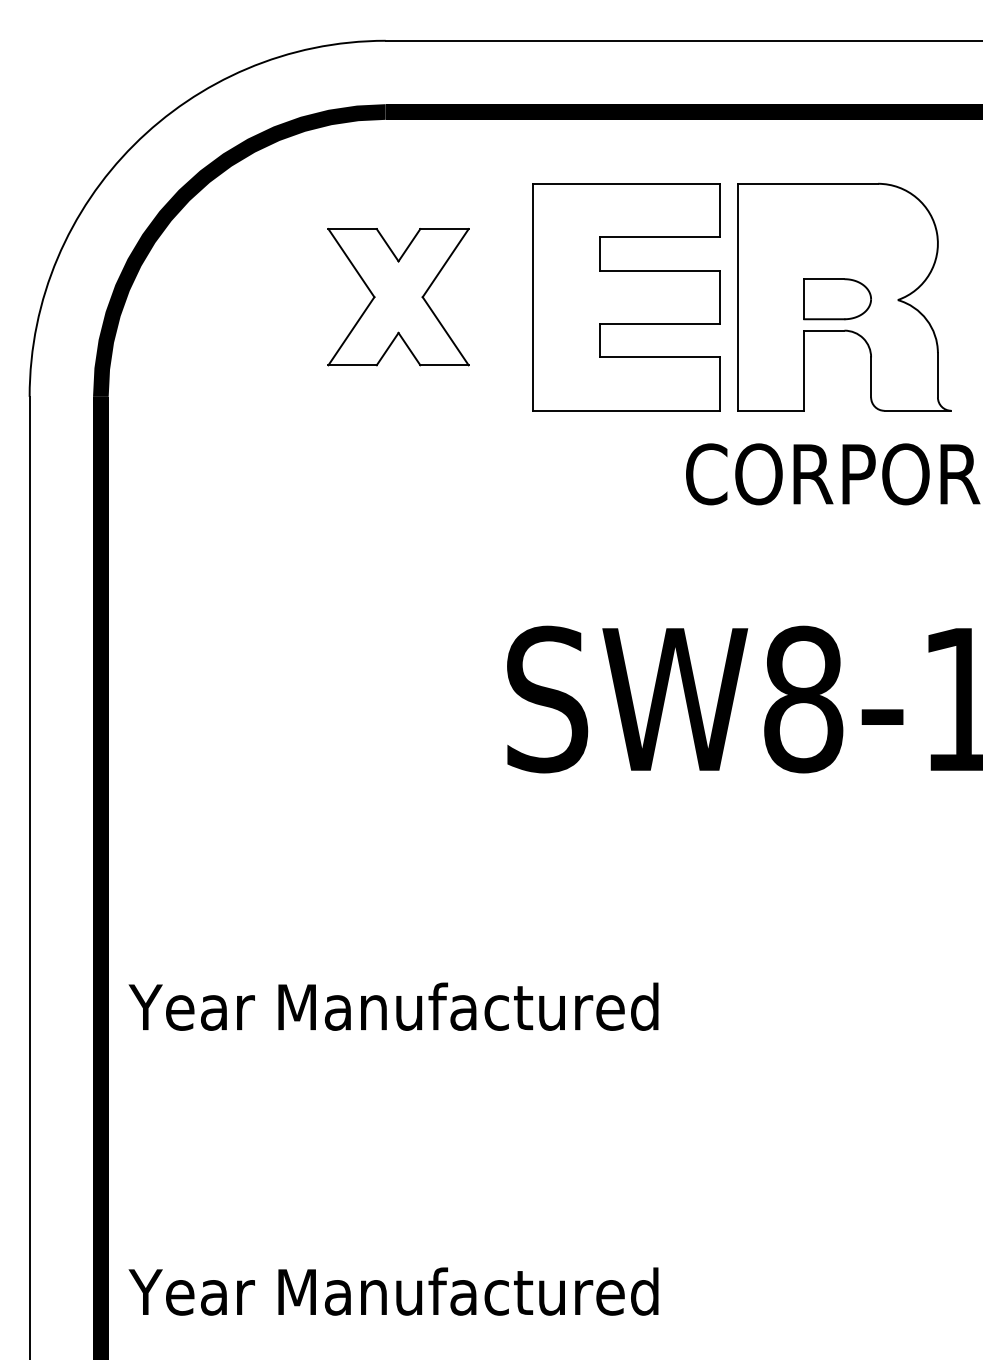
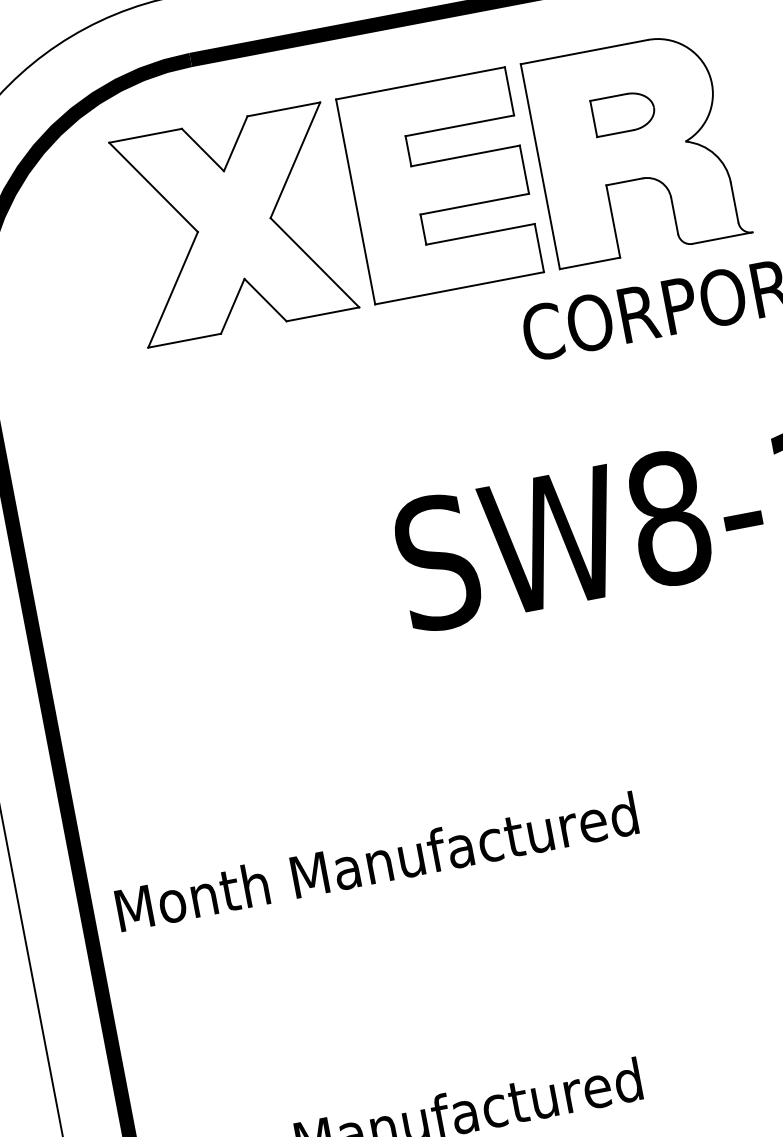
part: (398, 296) -> (234, 224), size x1.67
part: (837, 299) -> (623, 113), moved
text: (418, 1006) -> (374, 862), Year Manufactured -> Month Manufactured

